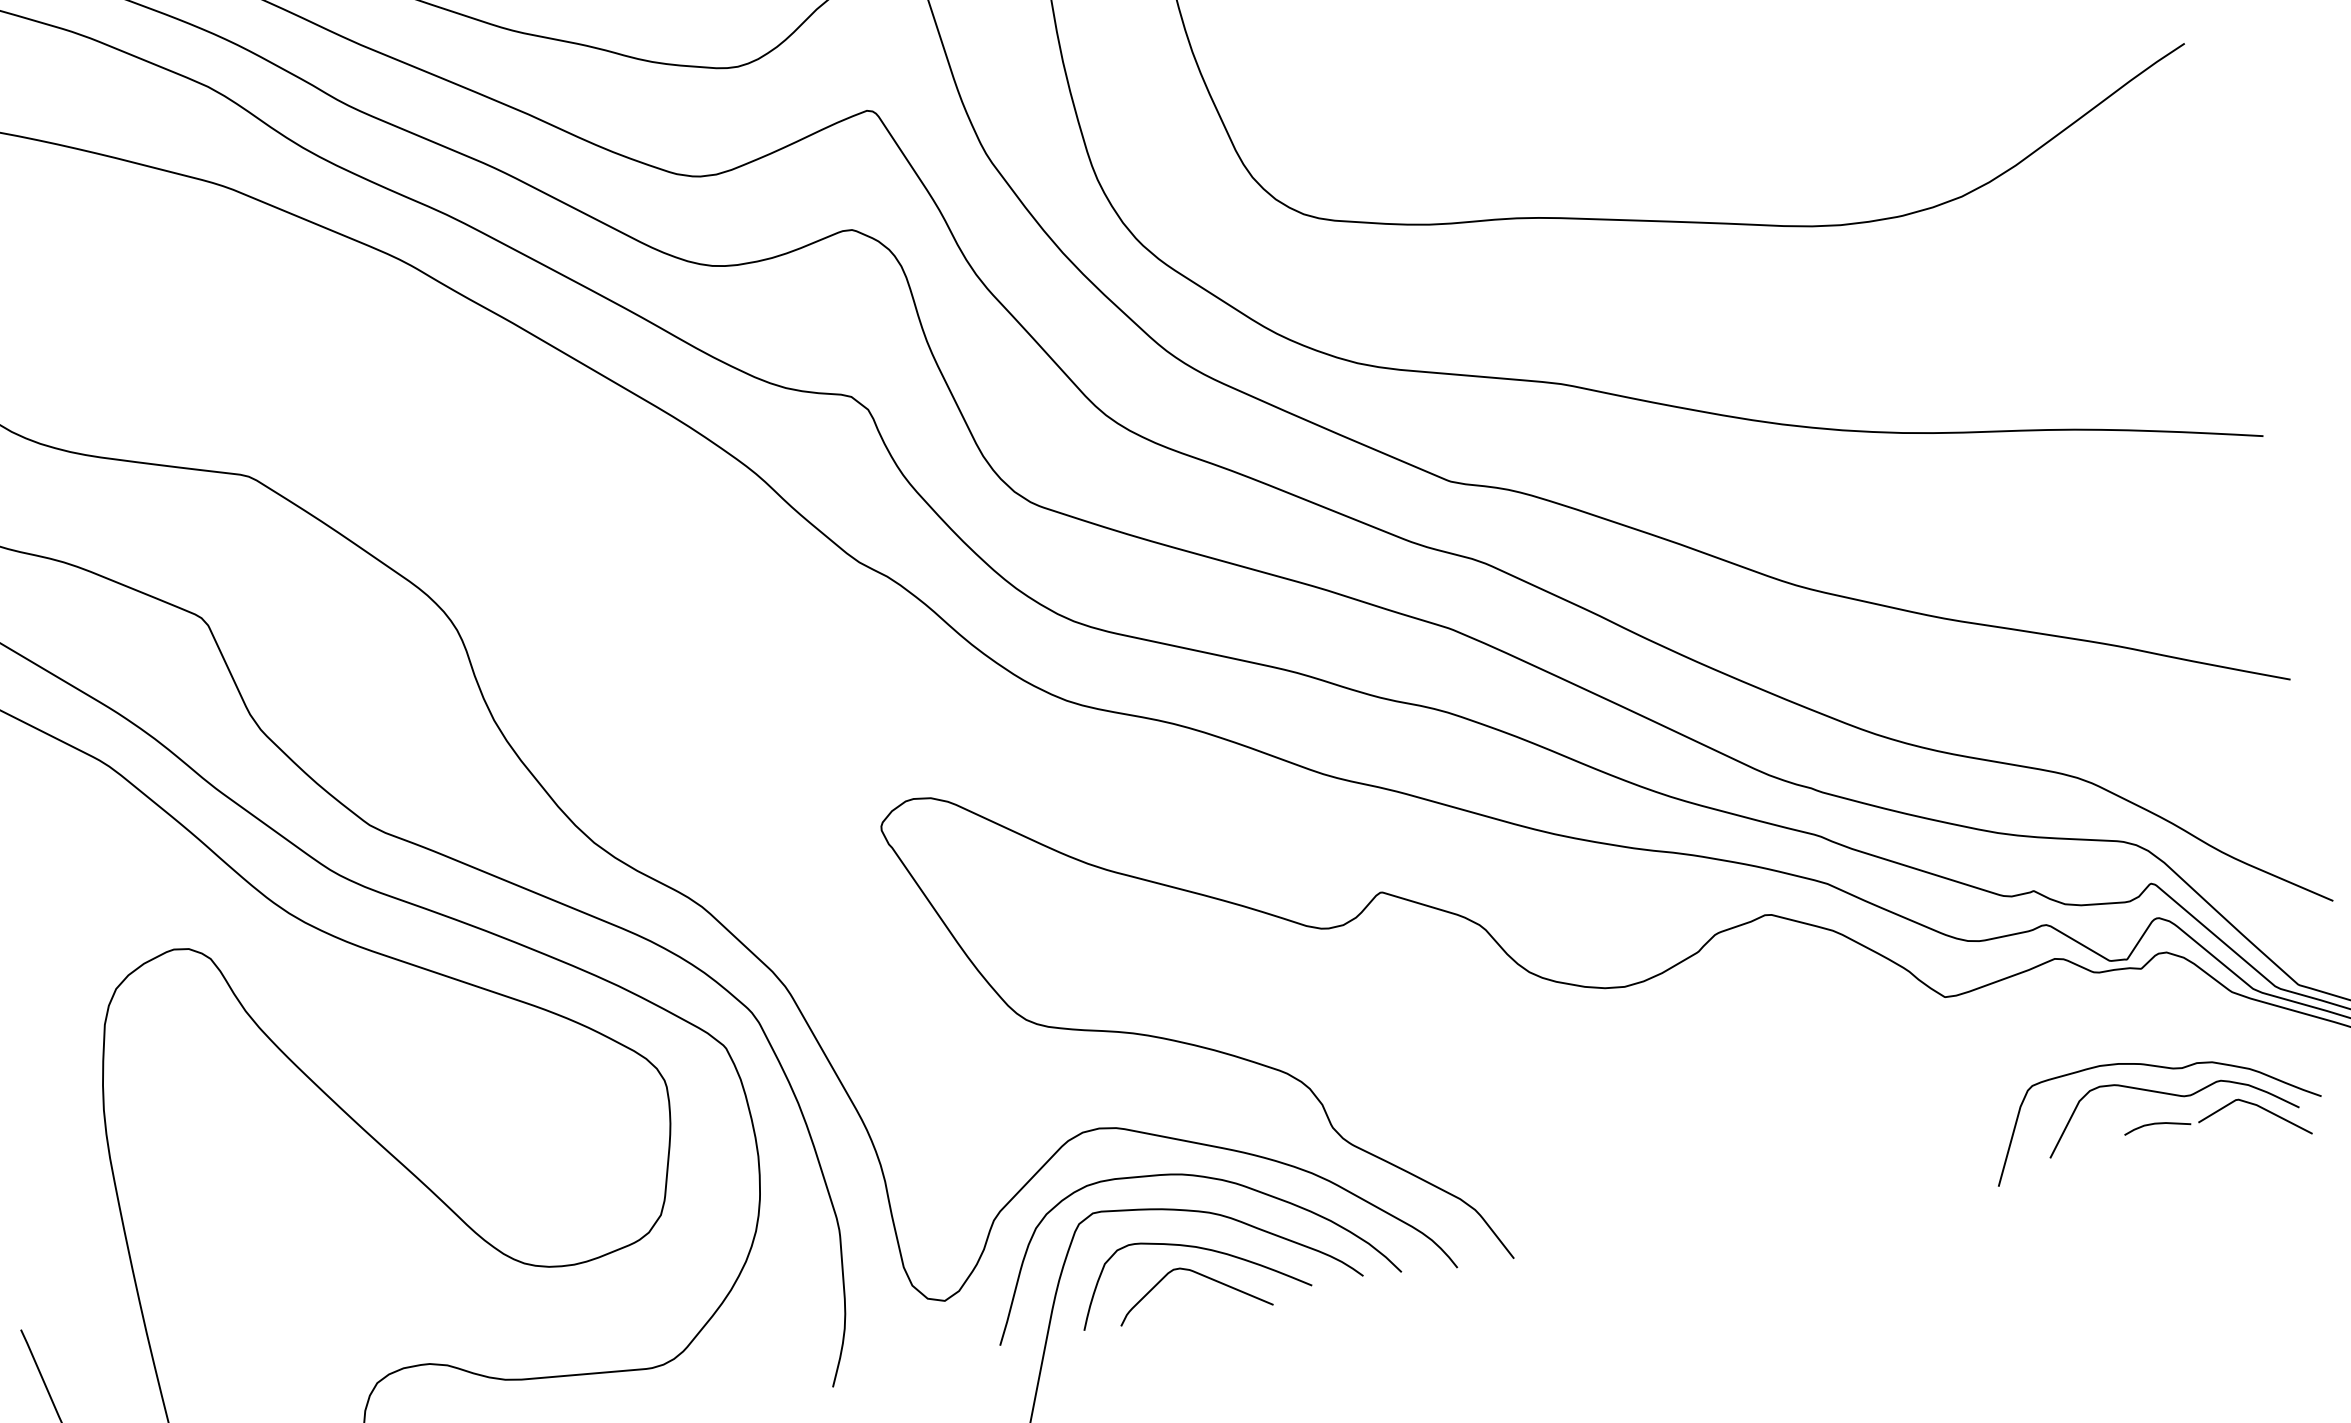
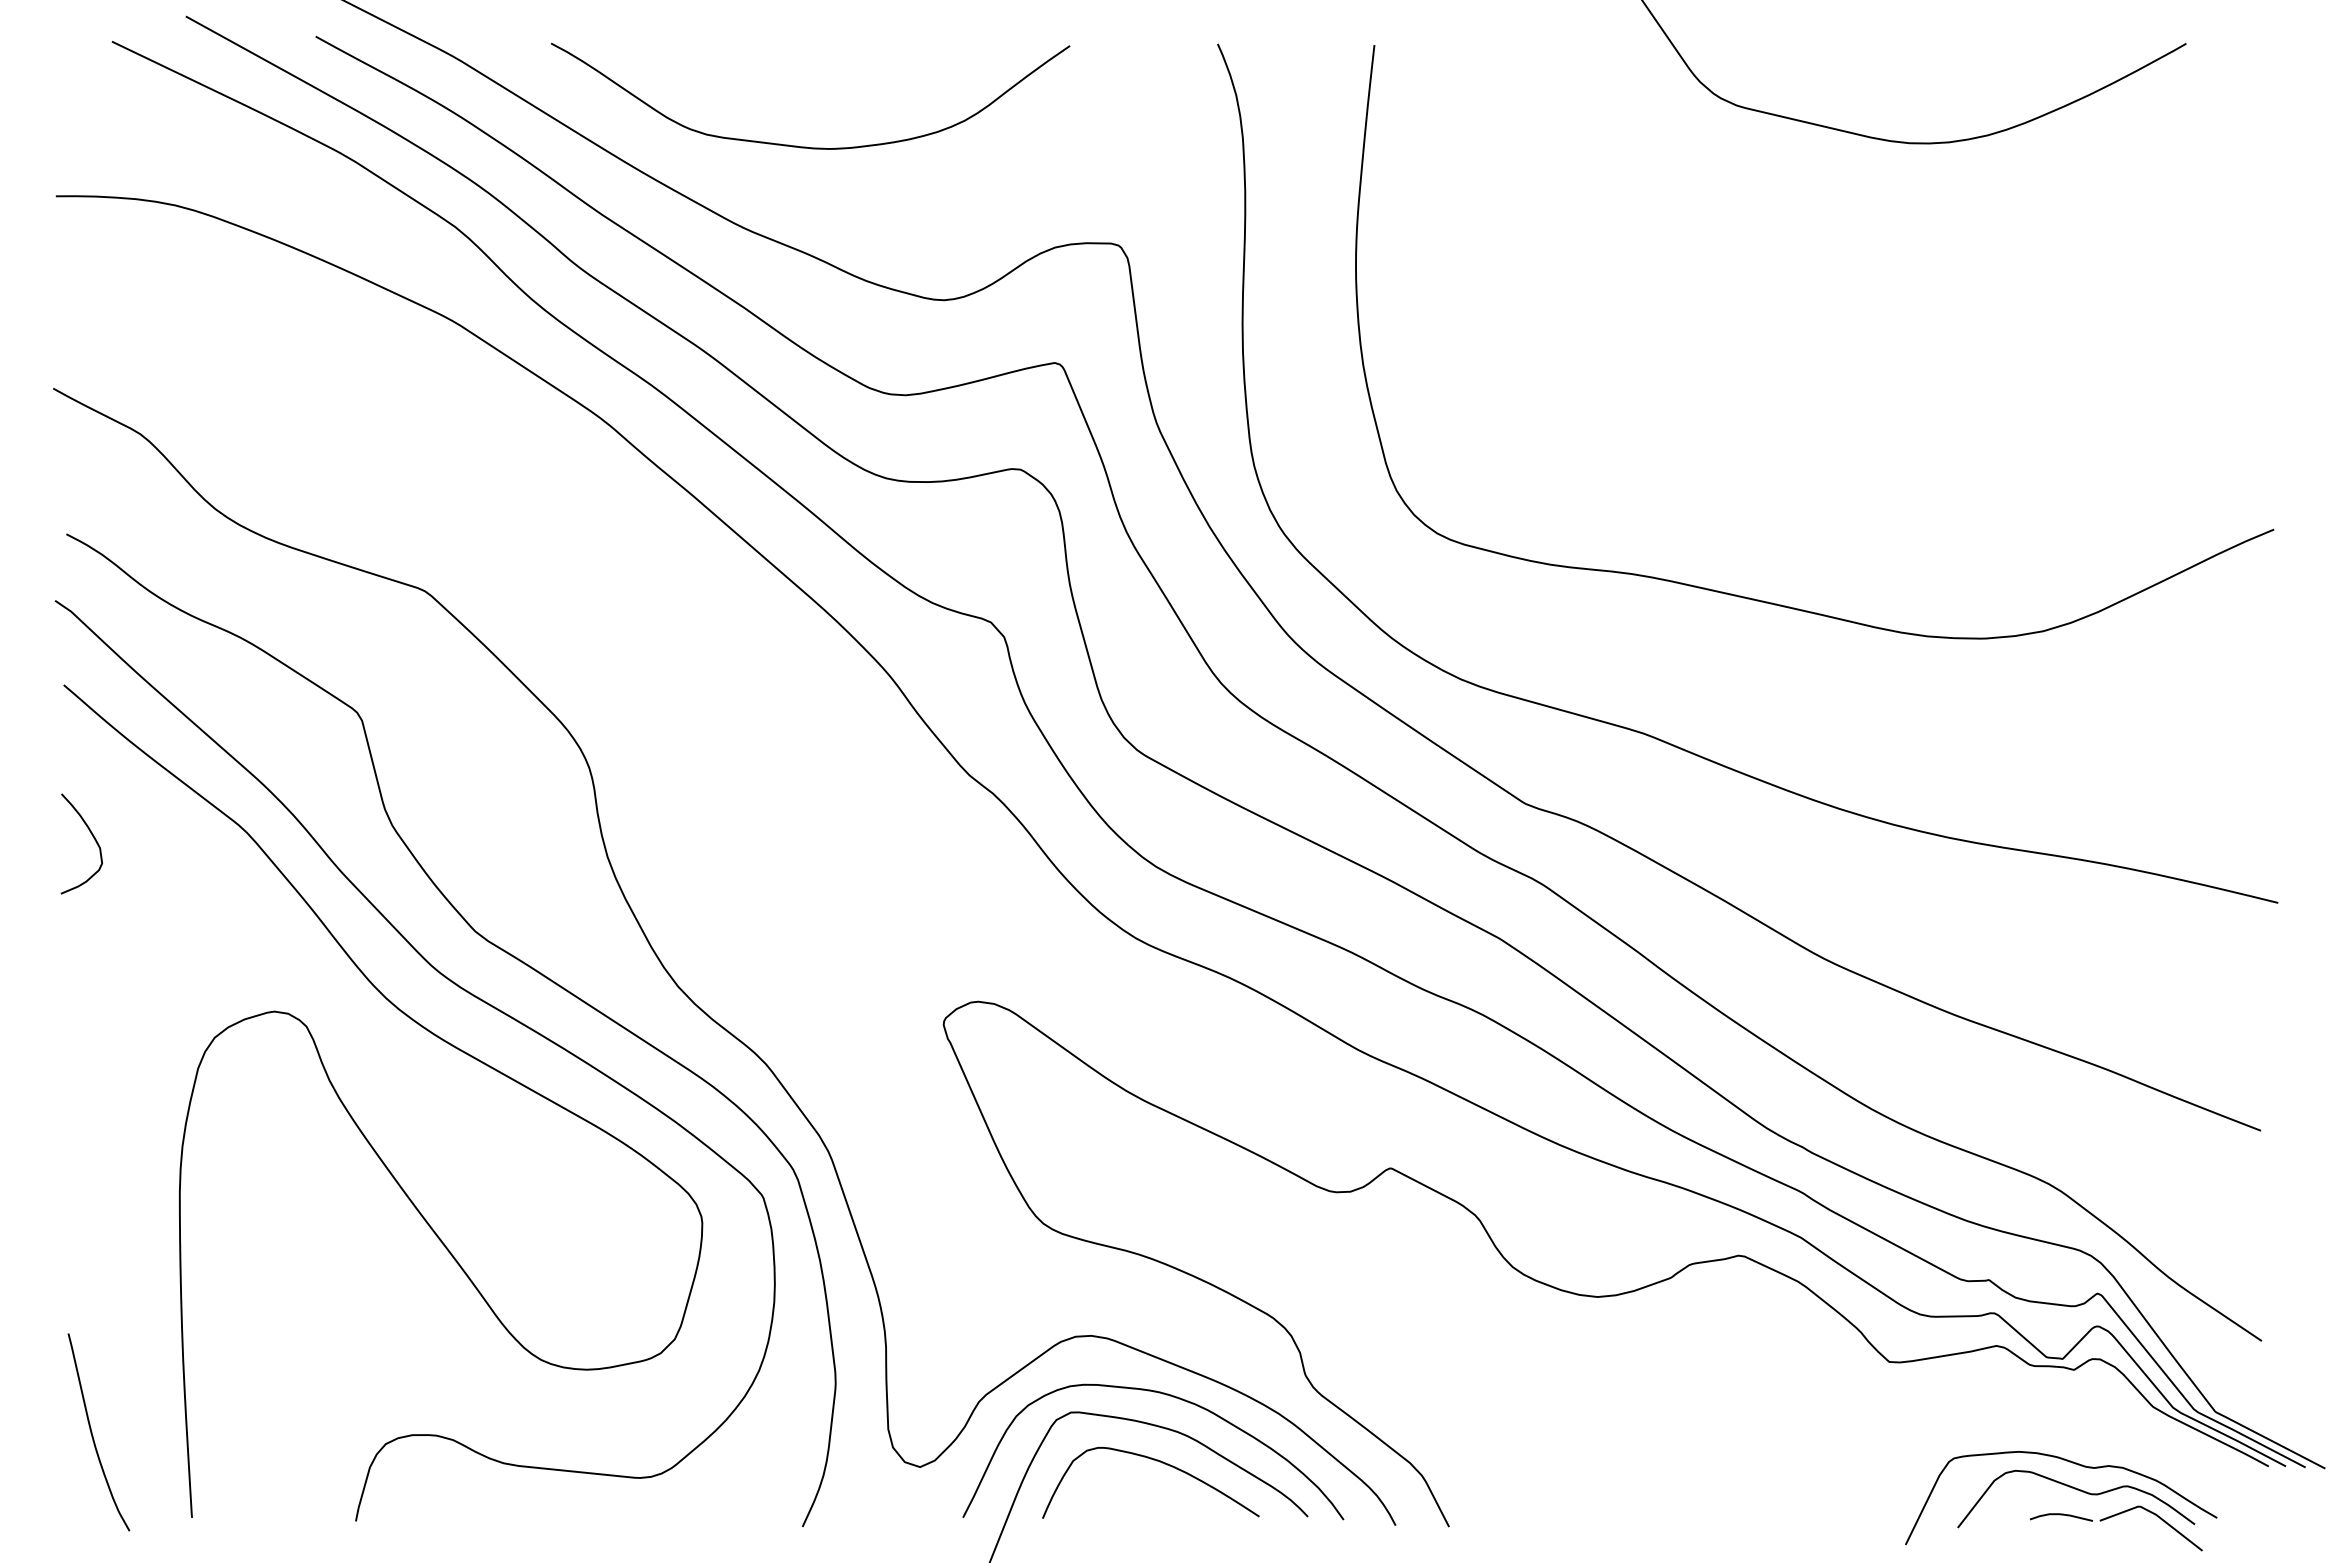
curve: (1198, 1275) -> (1157, 1487), removed

